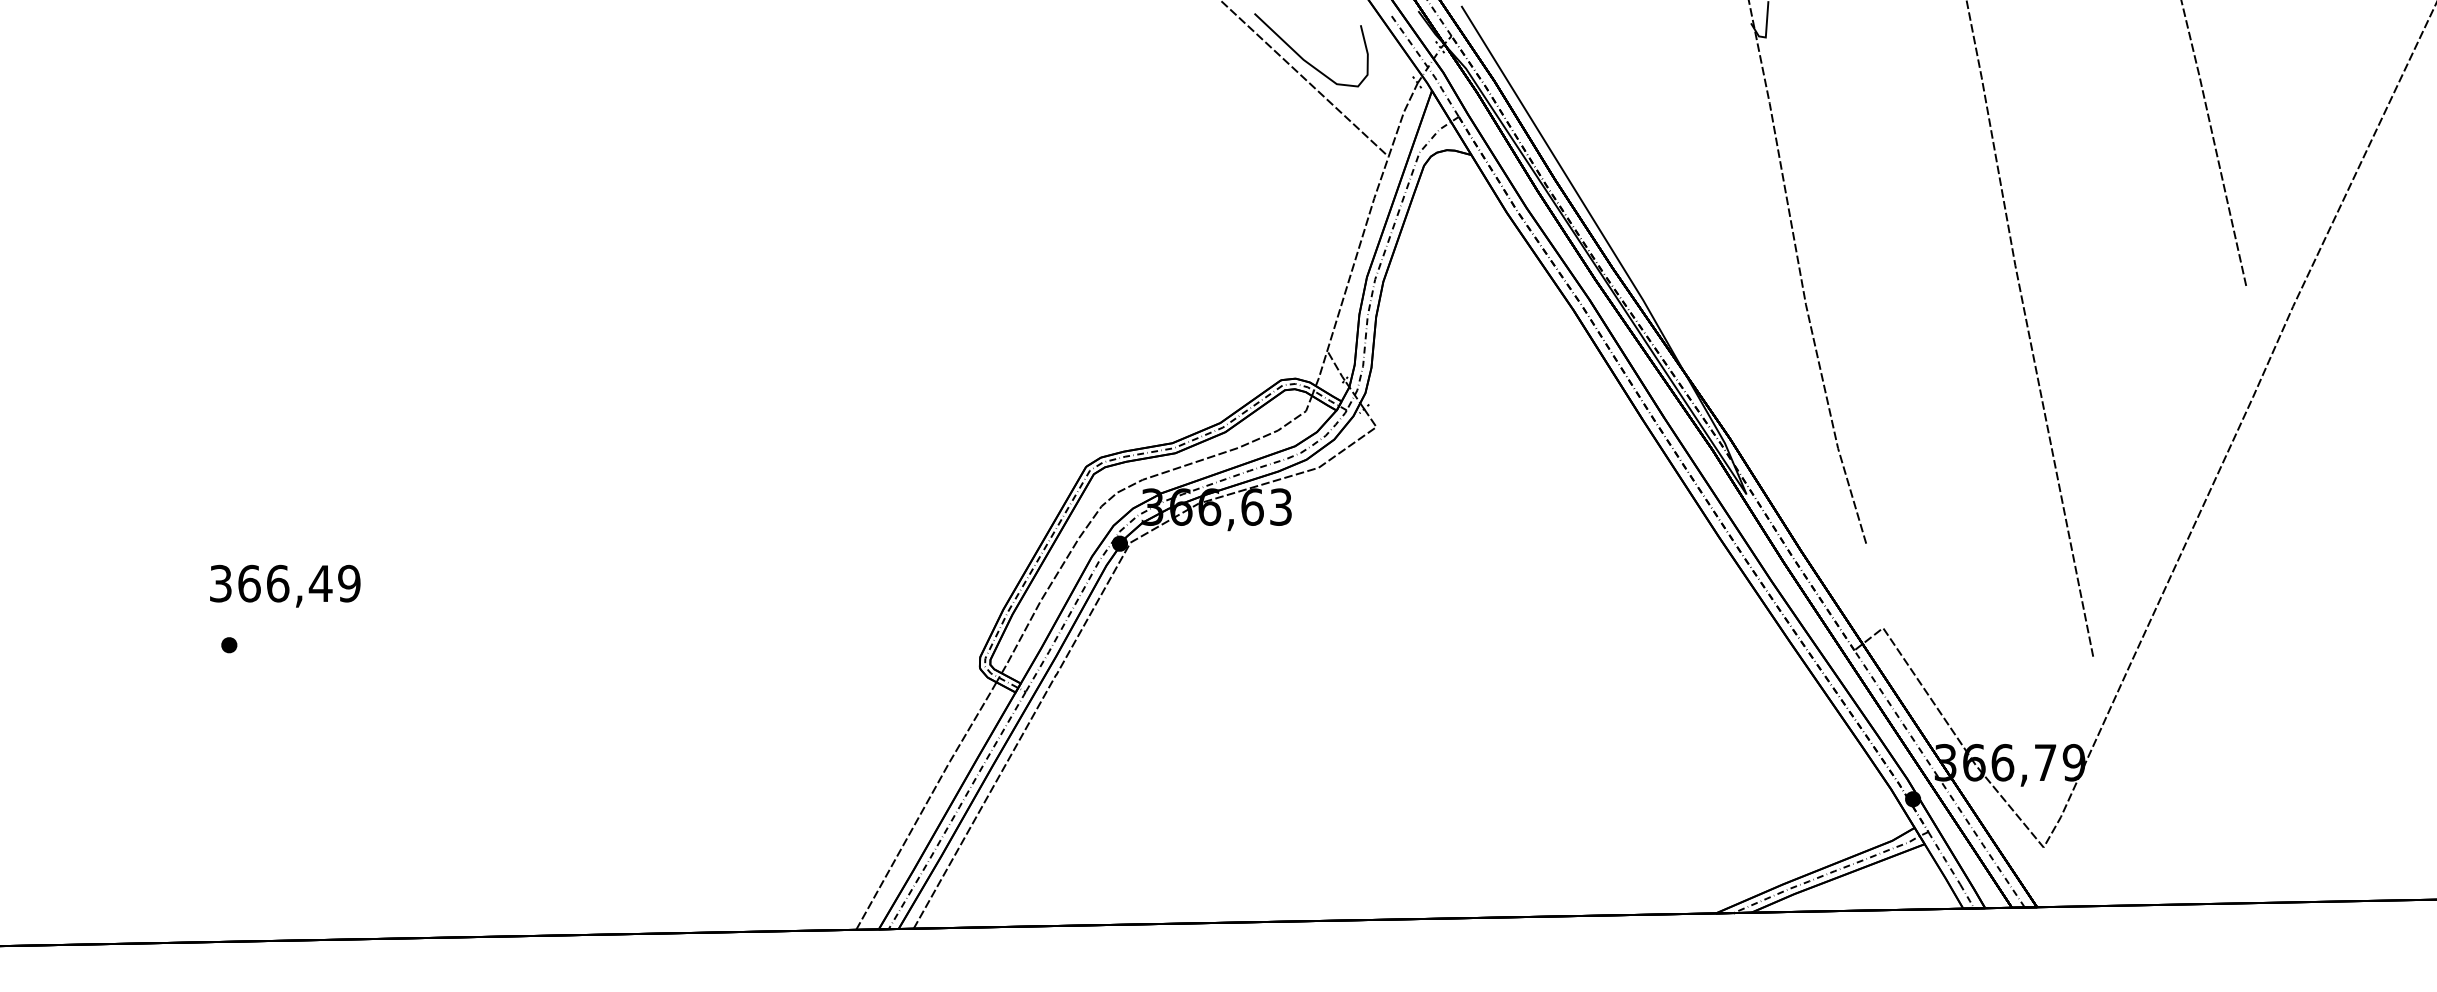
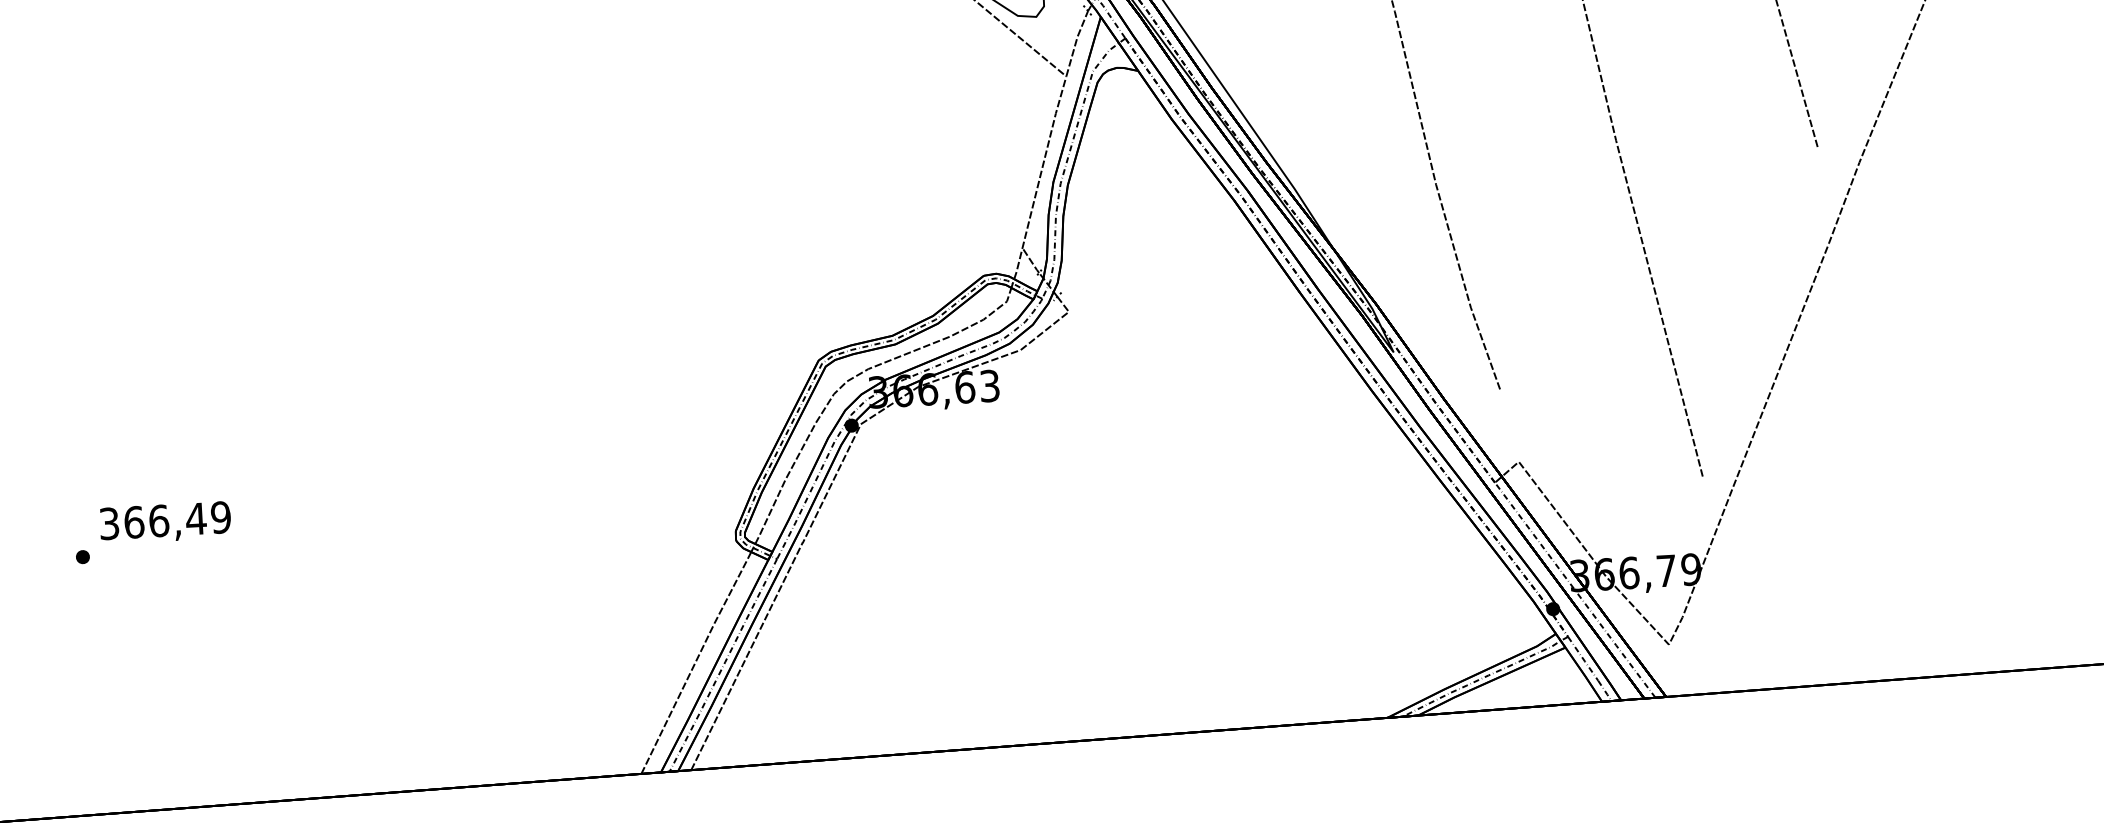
text: (285, 585) -> (165, 522), moved

